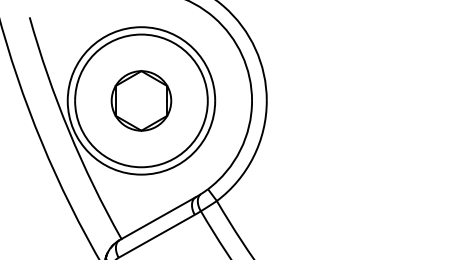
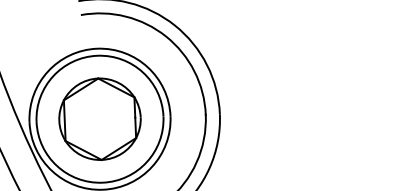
part: (141, 100) -> (100, 118), size x1.43

